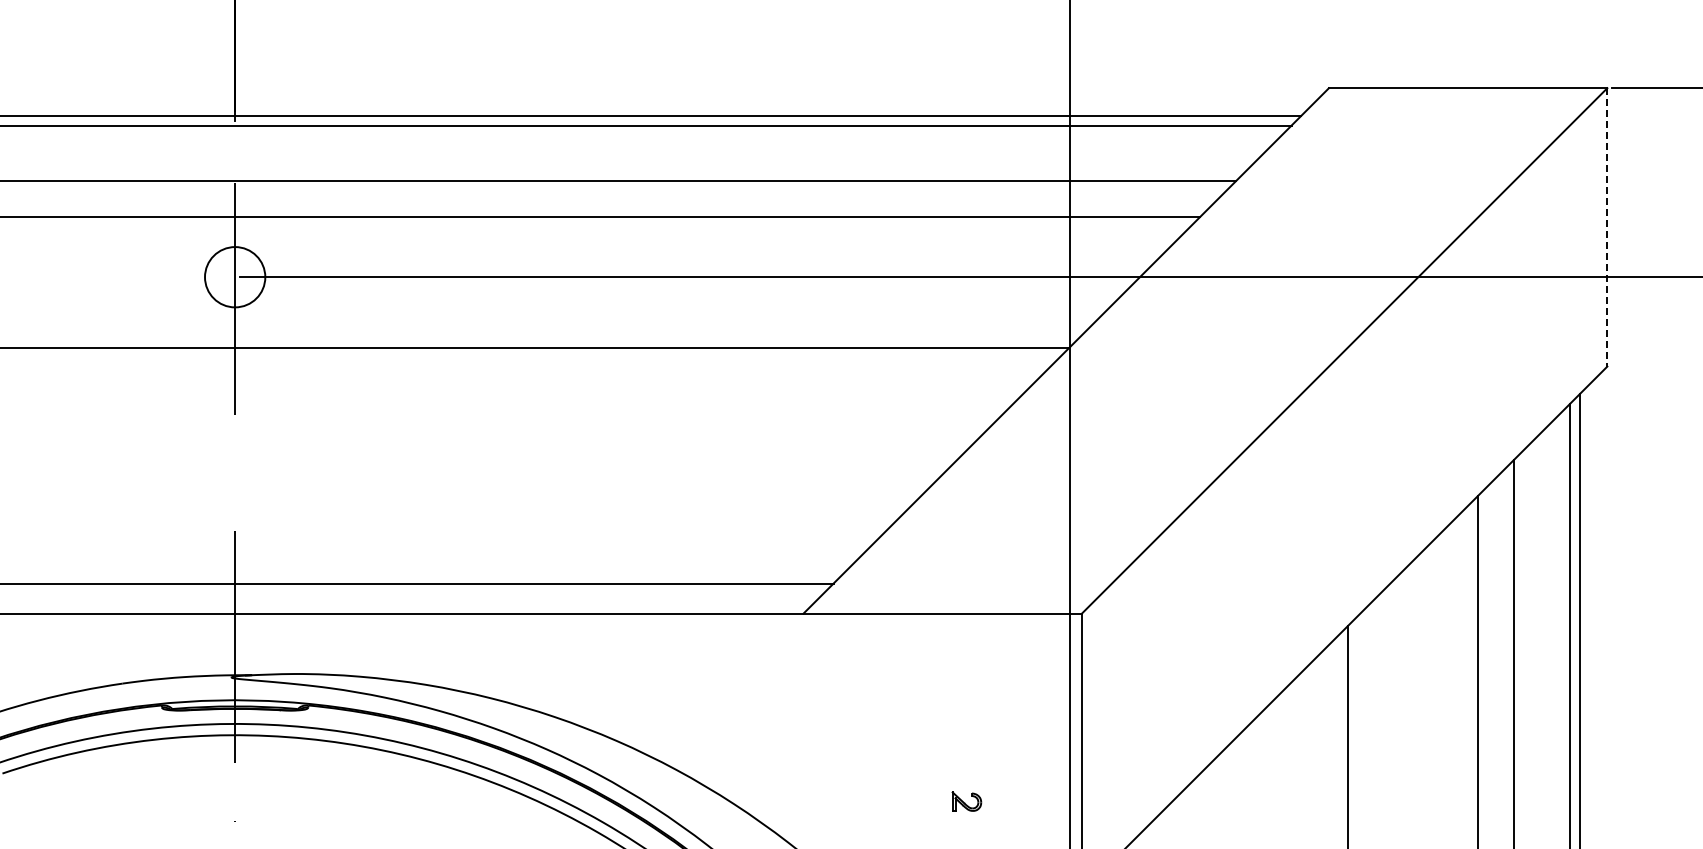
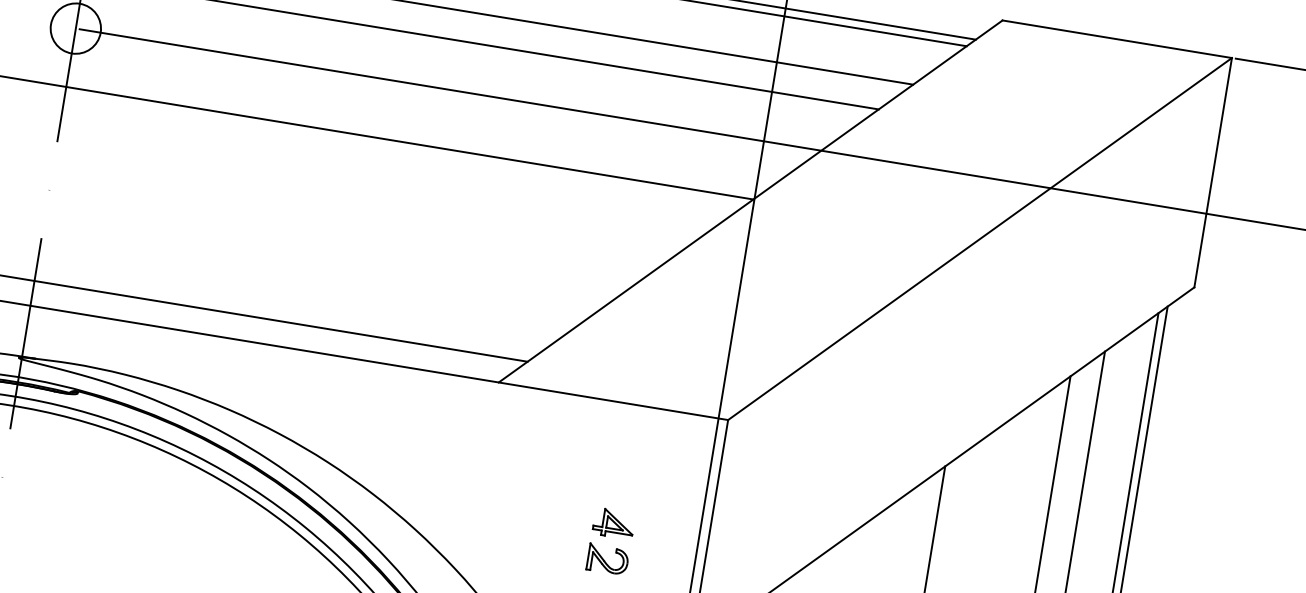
line: (1607, 227) -> (1213, 172), dashed -> solid
part: (966, 757) -> (613, 523), added
part: (966, 801) -> (607, 559), size x1.67

